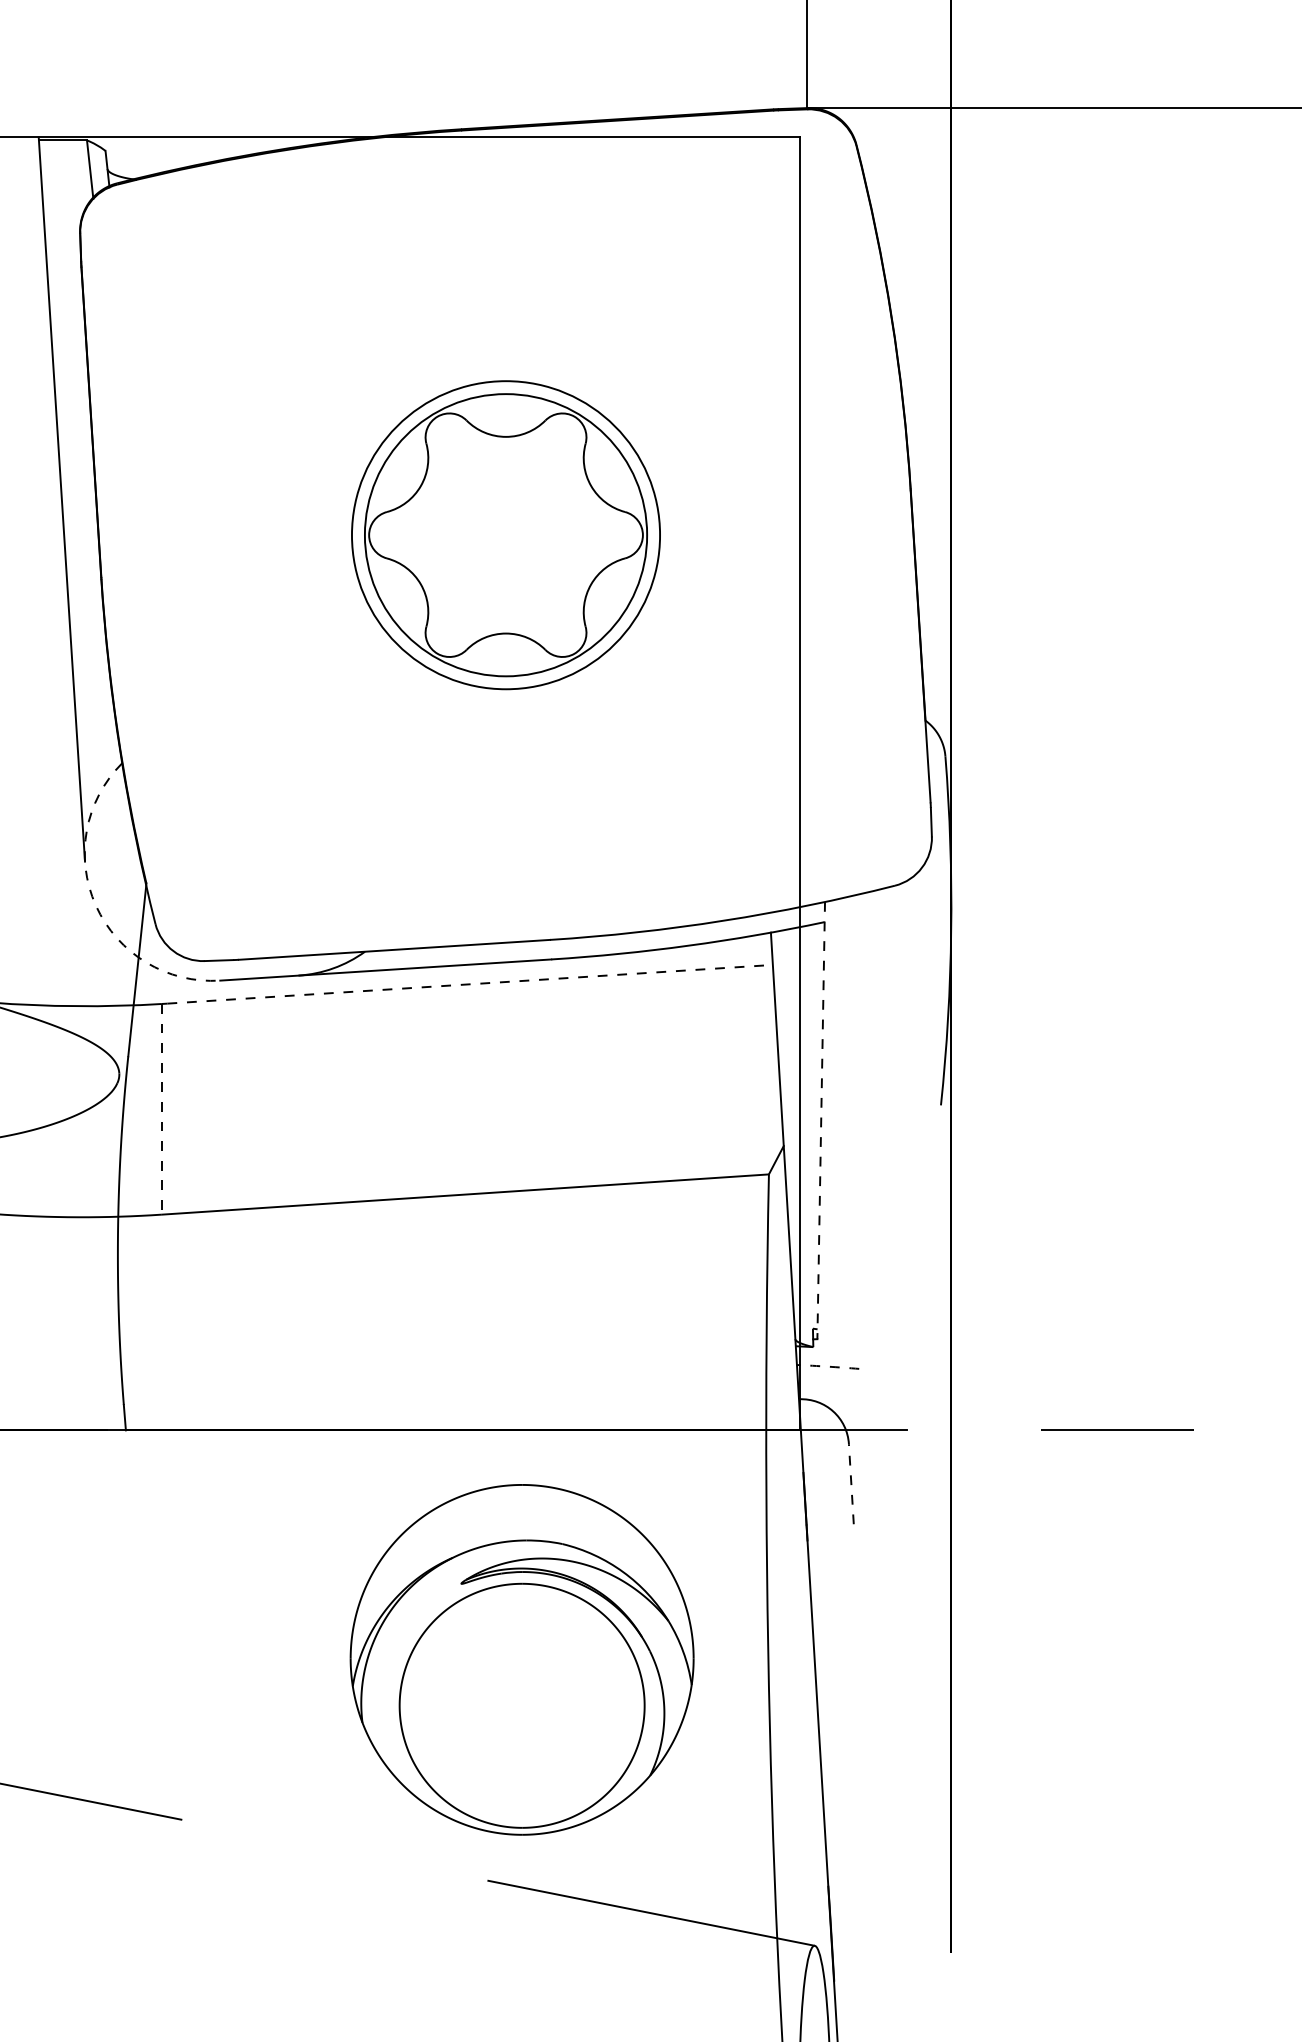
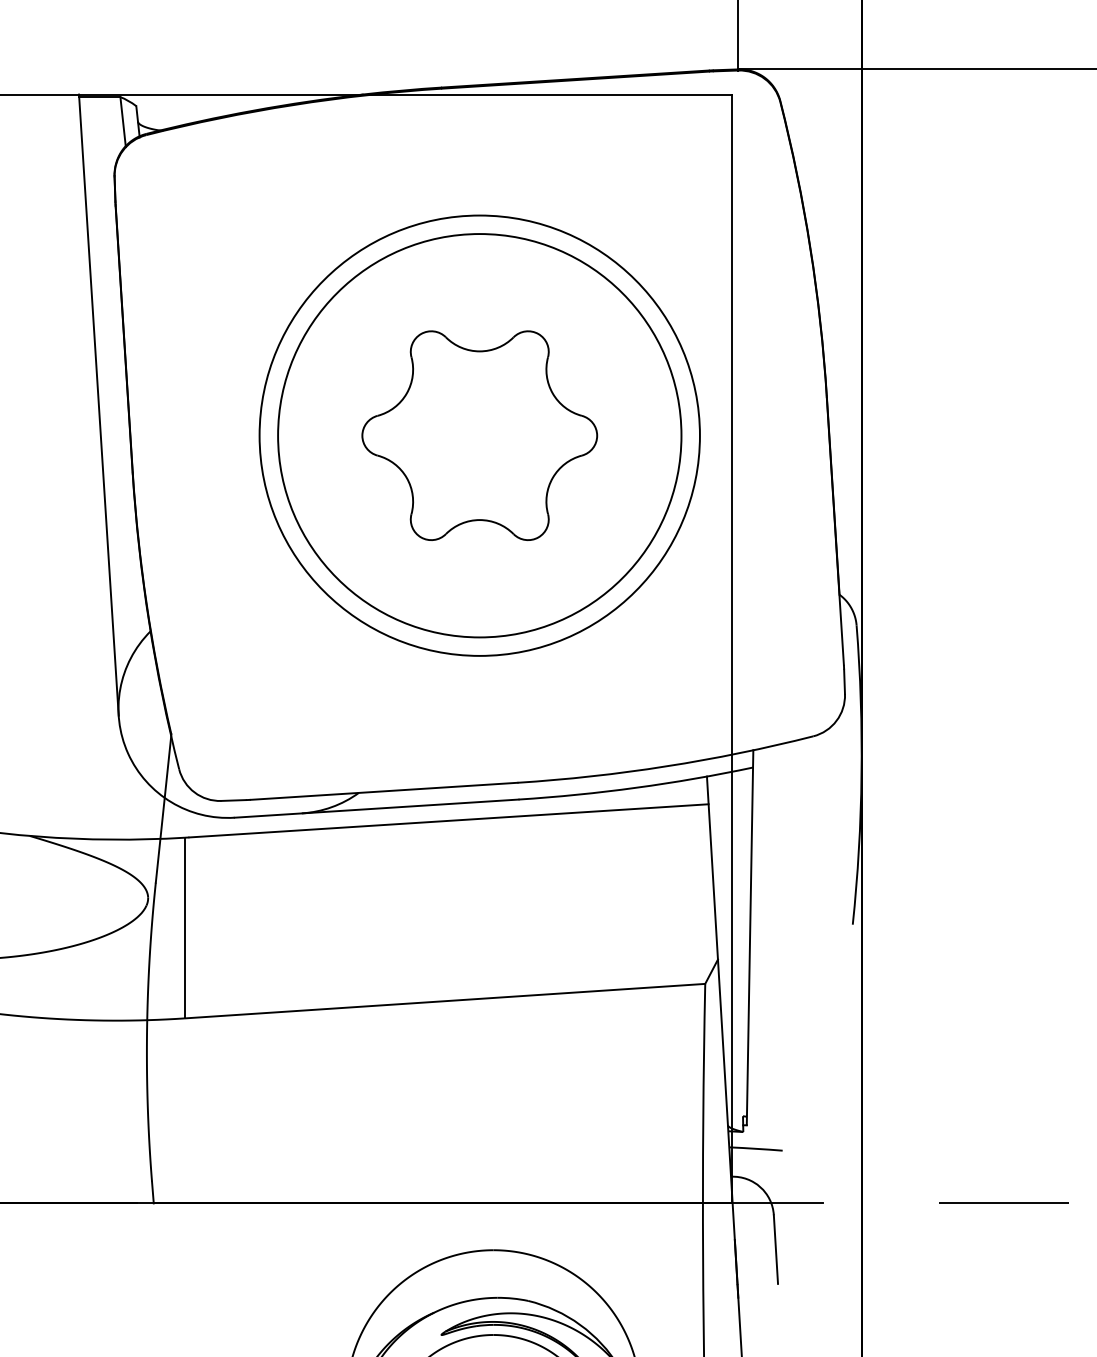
circle: (505, 534) -> (479, 435), size x1.67
circle: (505, 535) -> (479, 435), size x1.67
arc: (96, 905) -> (128, 753), dashed -> solid
line: (470, 984) -> (449, 821), dashed -> solid
line: (161, 1109) -> (184, 928), dashed -> solid
line: (821, 1120) -> (750, 937), dashed -> solid
arc: (828, 1366) -> (756, 1148), dashed -> solid
line: (851, 1483) -> (776, 1248), dashed -> solid

